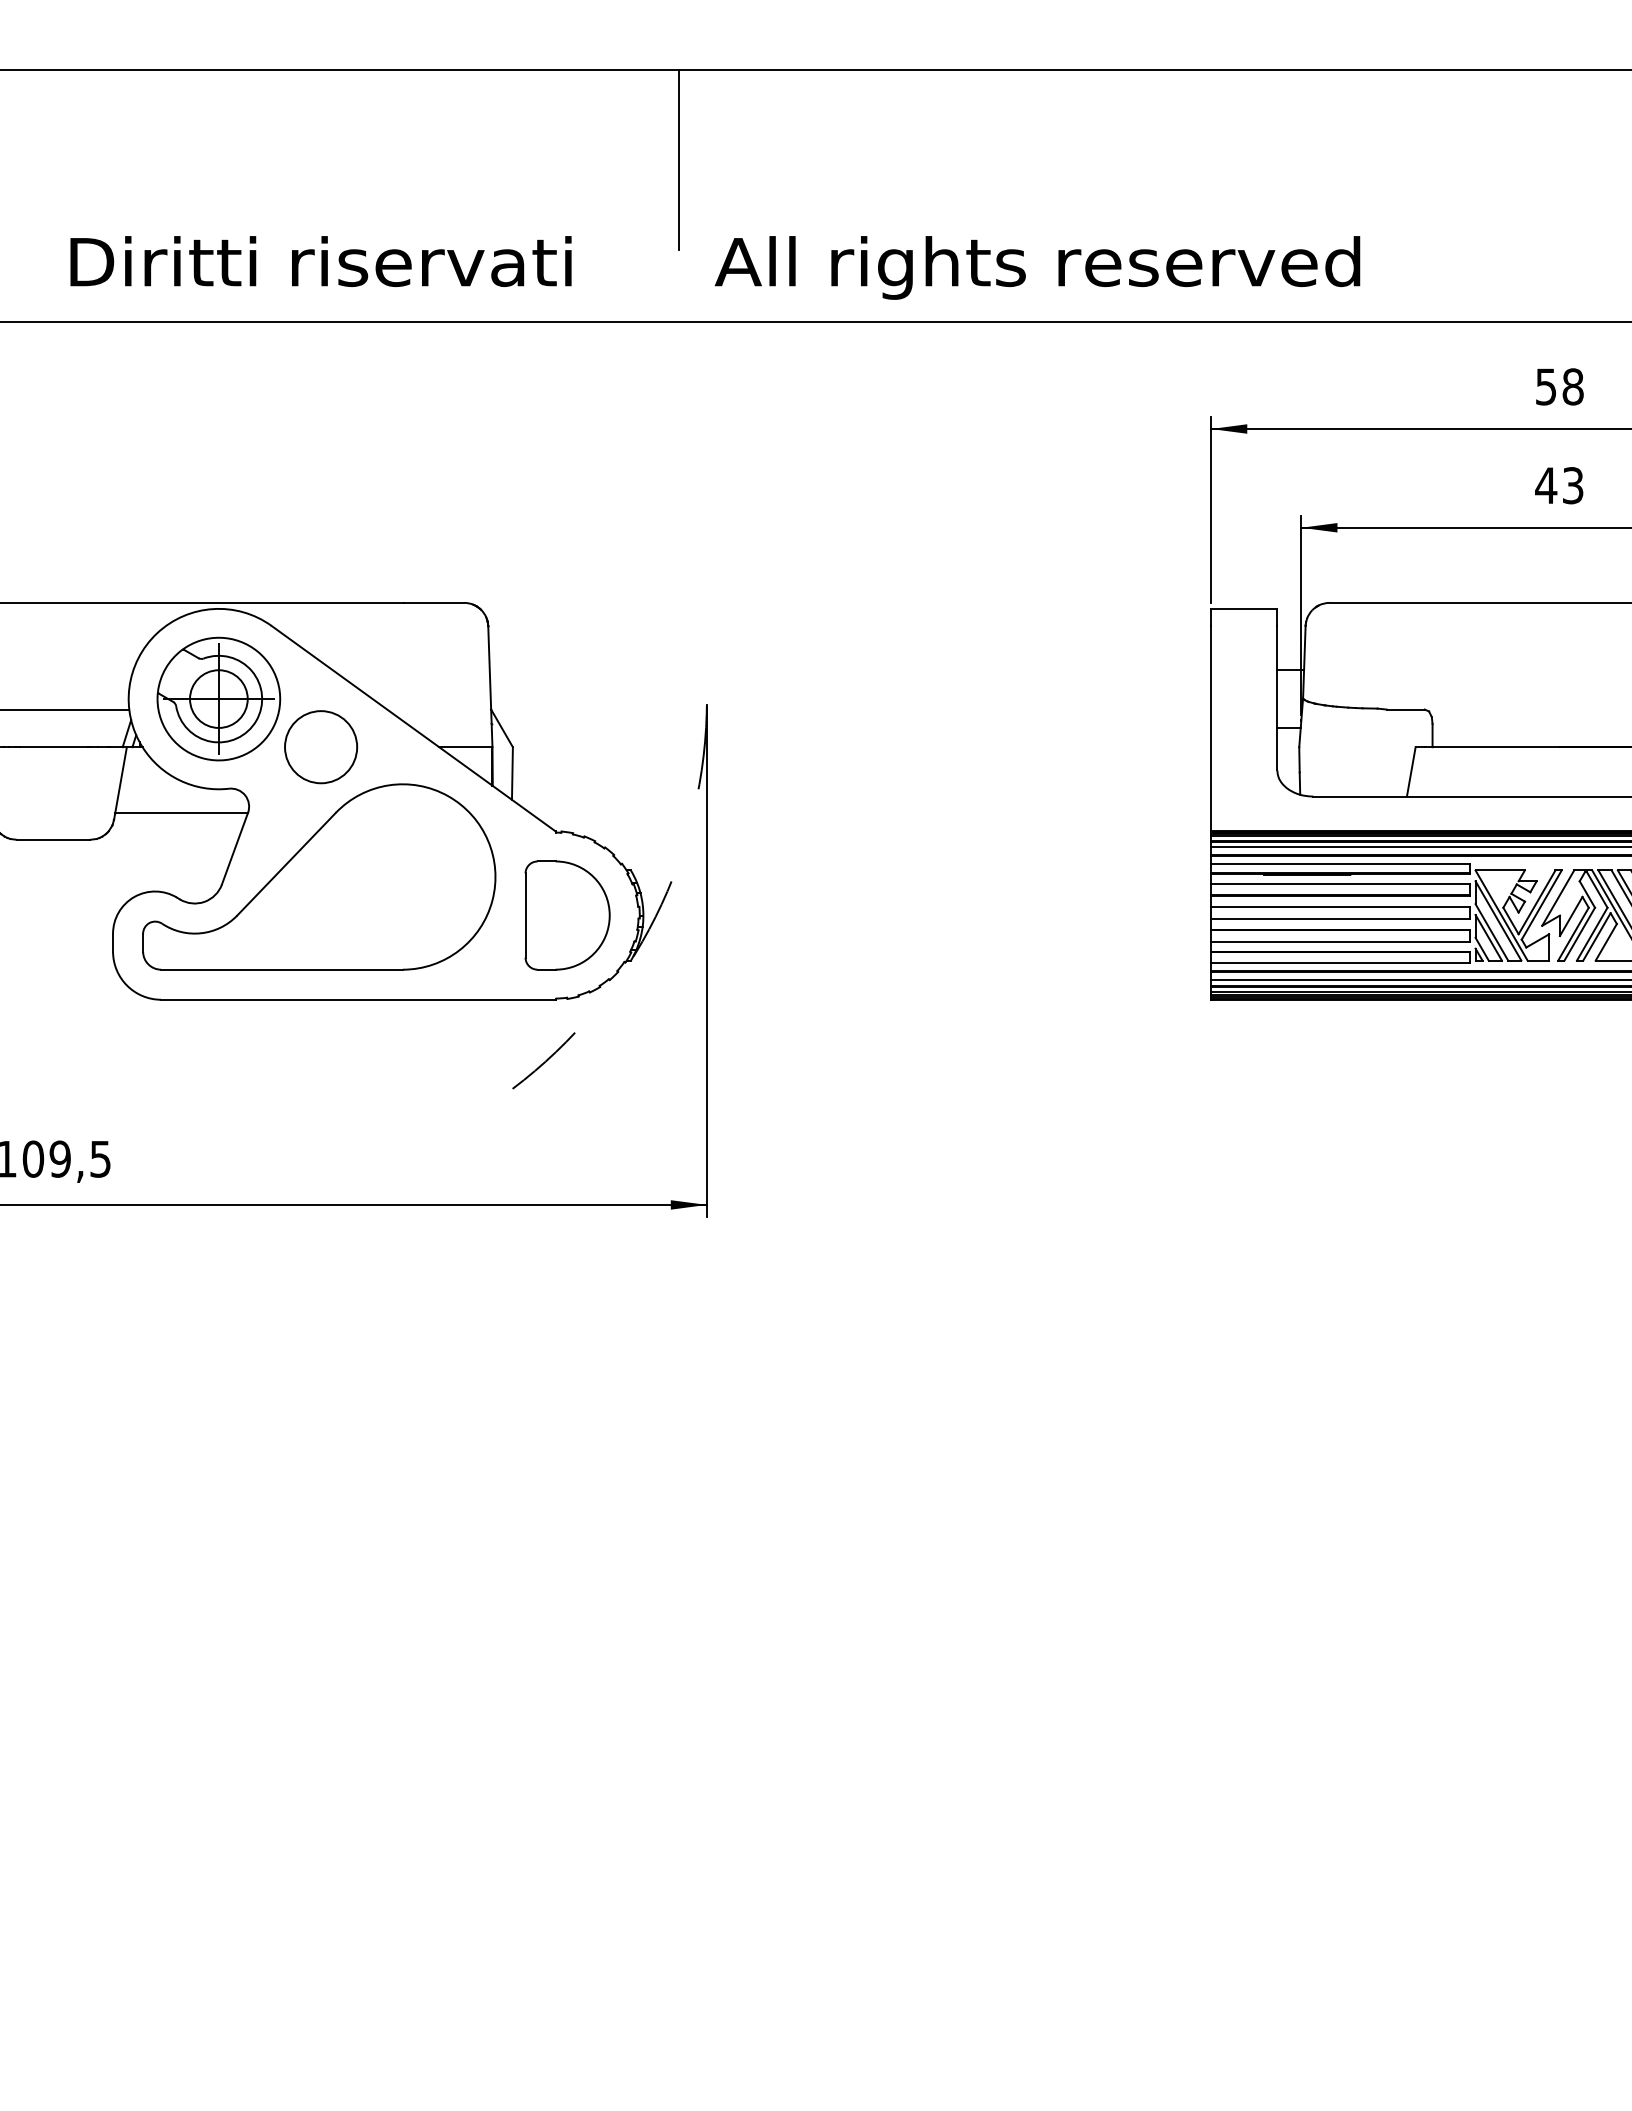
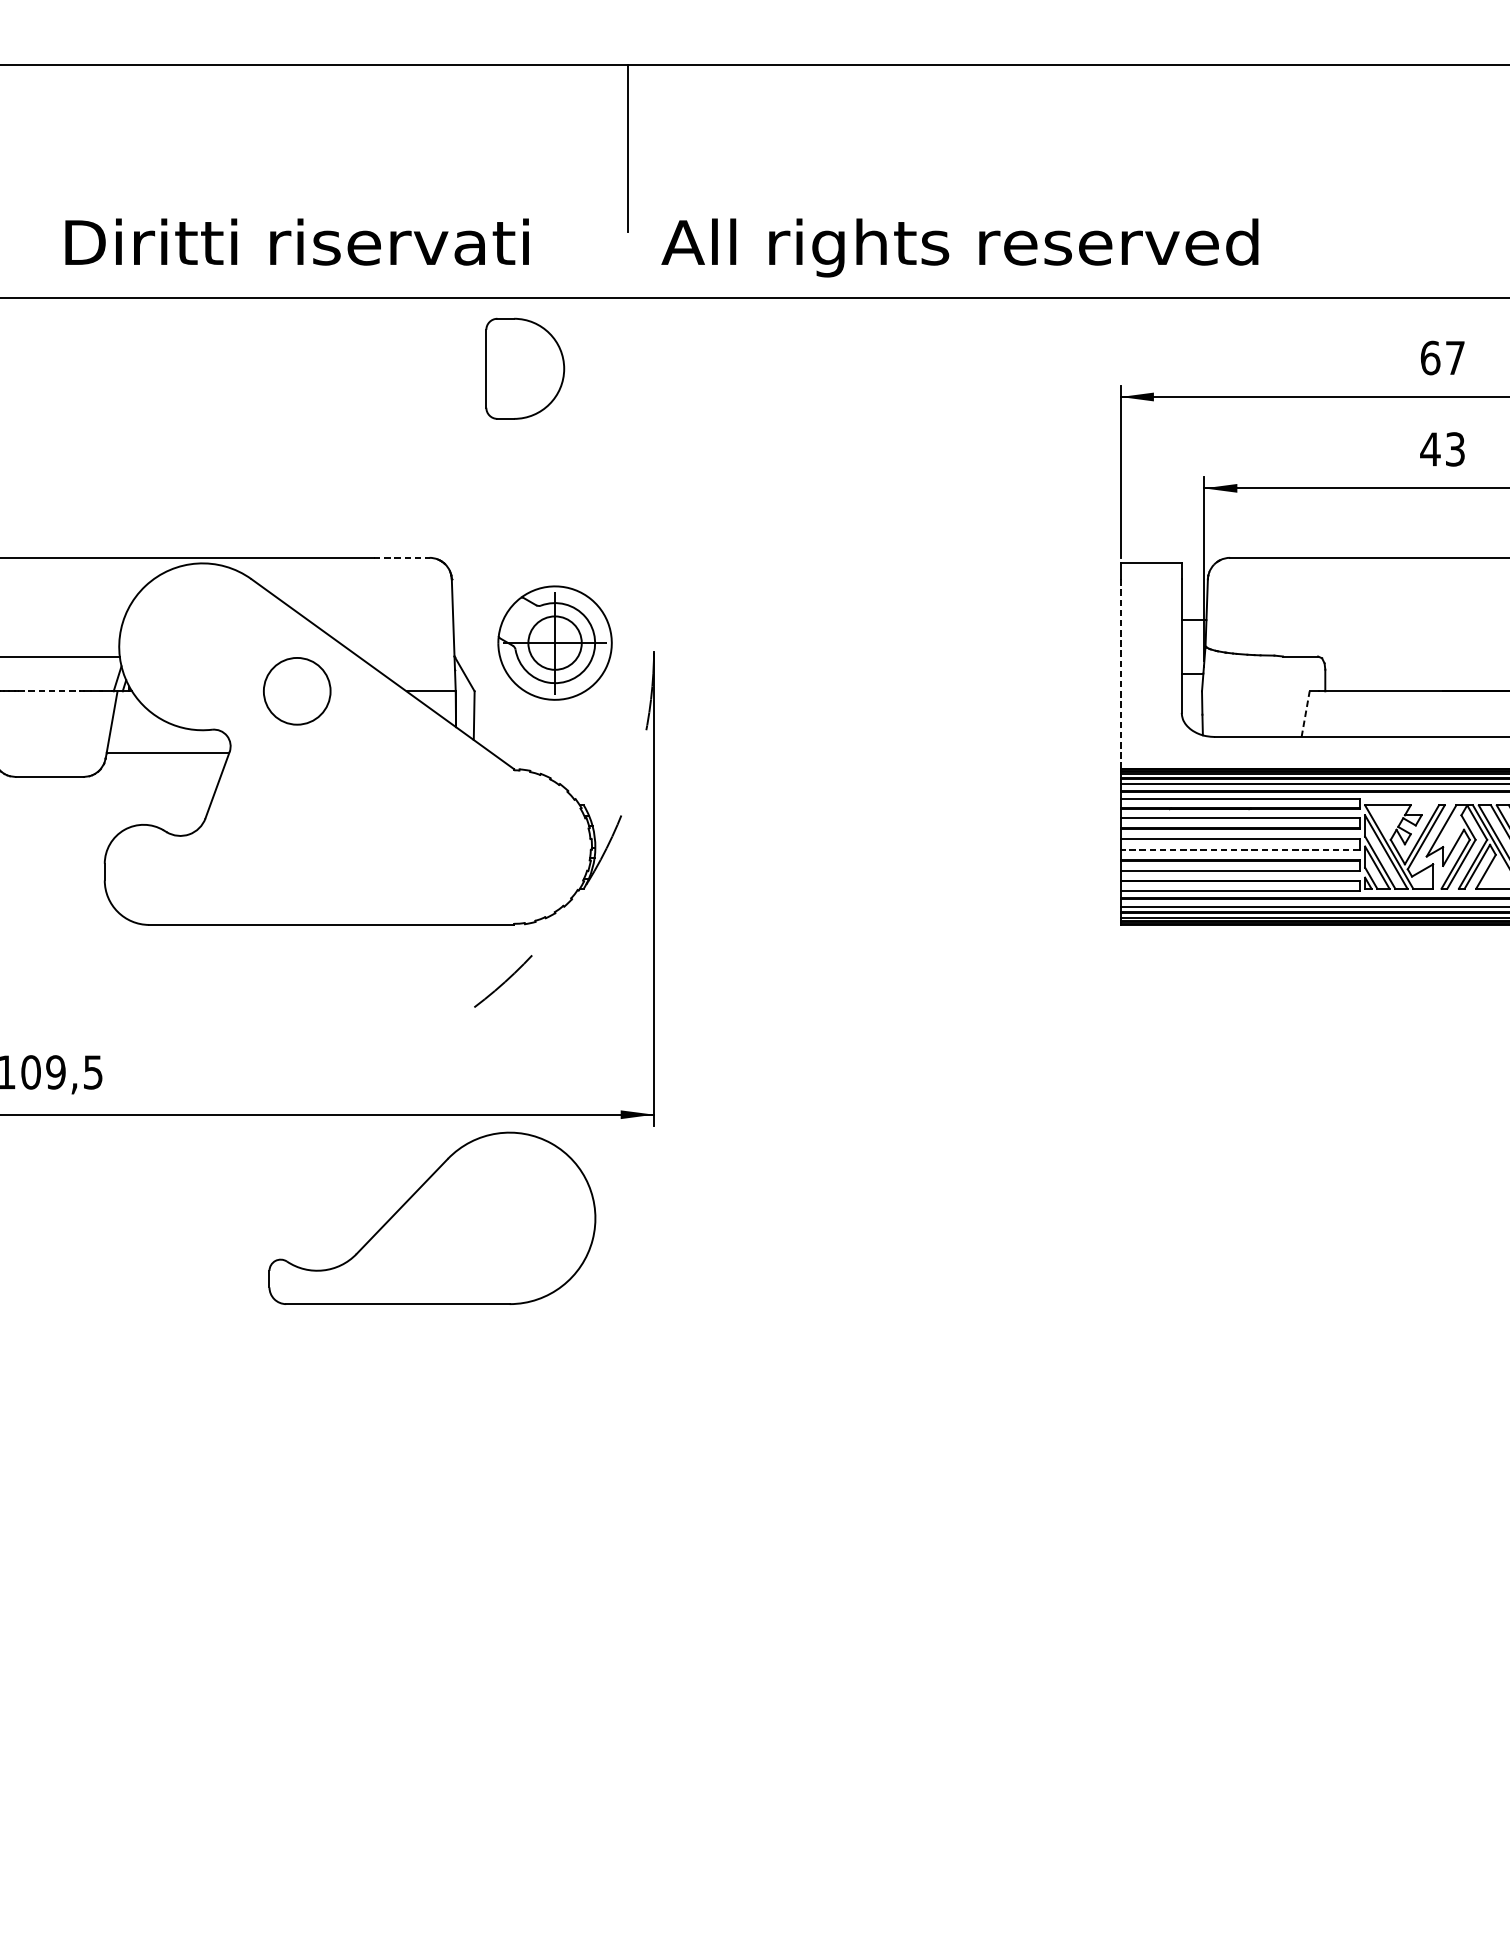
text: (1559, 386) -> (1442, 357), 58 -> 67
line: (434, 602) -> (402, 557), solid -> dashed
part: (218, 698) -> (554, 642), moved
line: (1211, 728) -> (1120, 674), solid -> dashed
line: (53, 747) -> (49, 691), solid -> dashed
line: (1411, 771) -> (1305, 713), solid -> dashed
part: (319, 876) -> (432, 1217), moved
part: (567, 915) -> (525, 368), moved
line: (1339, 918) -> (1239, 849), solid -> dashed

